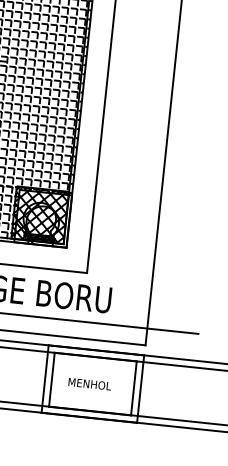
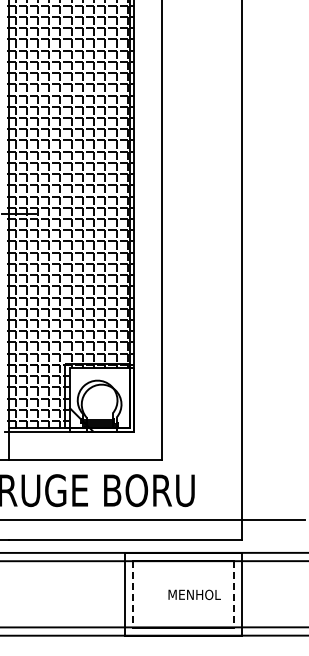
hatch: (40, 214) -> (97, 395), removed
line: (51, 379) -> (132, 594), solid -> dashed
text: (89, 383) -> (194, 594), moved
line: (133, 388) -> (233, 594), solid -> dashed

